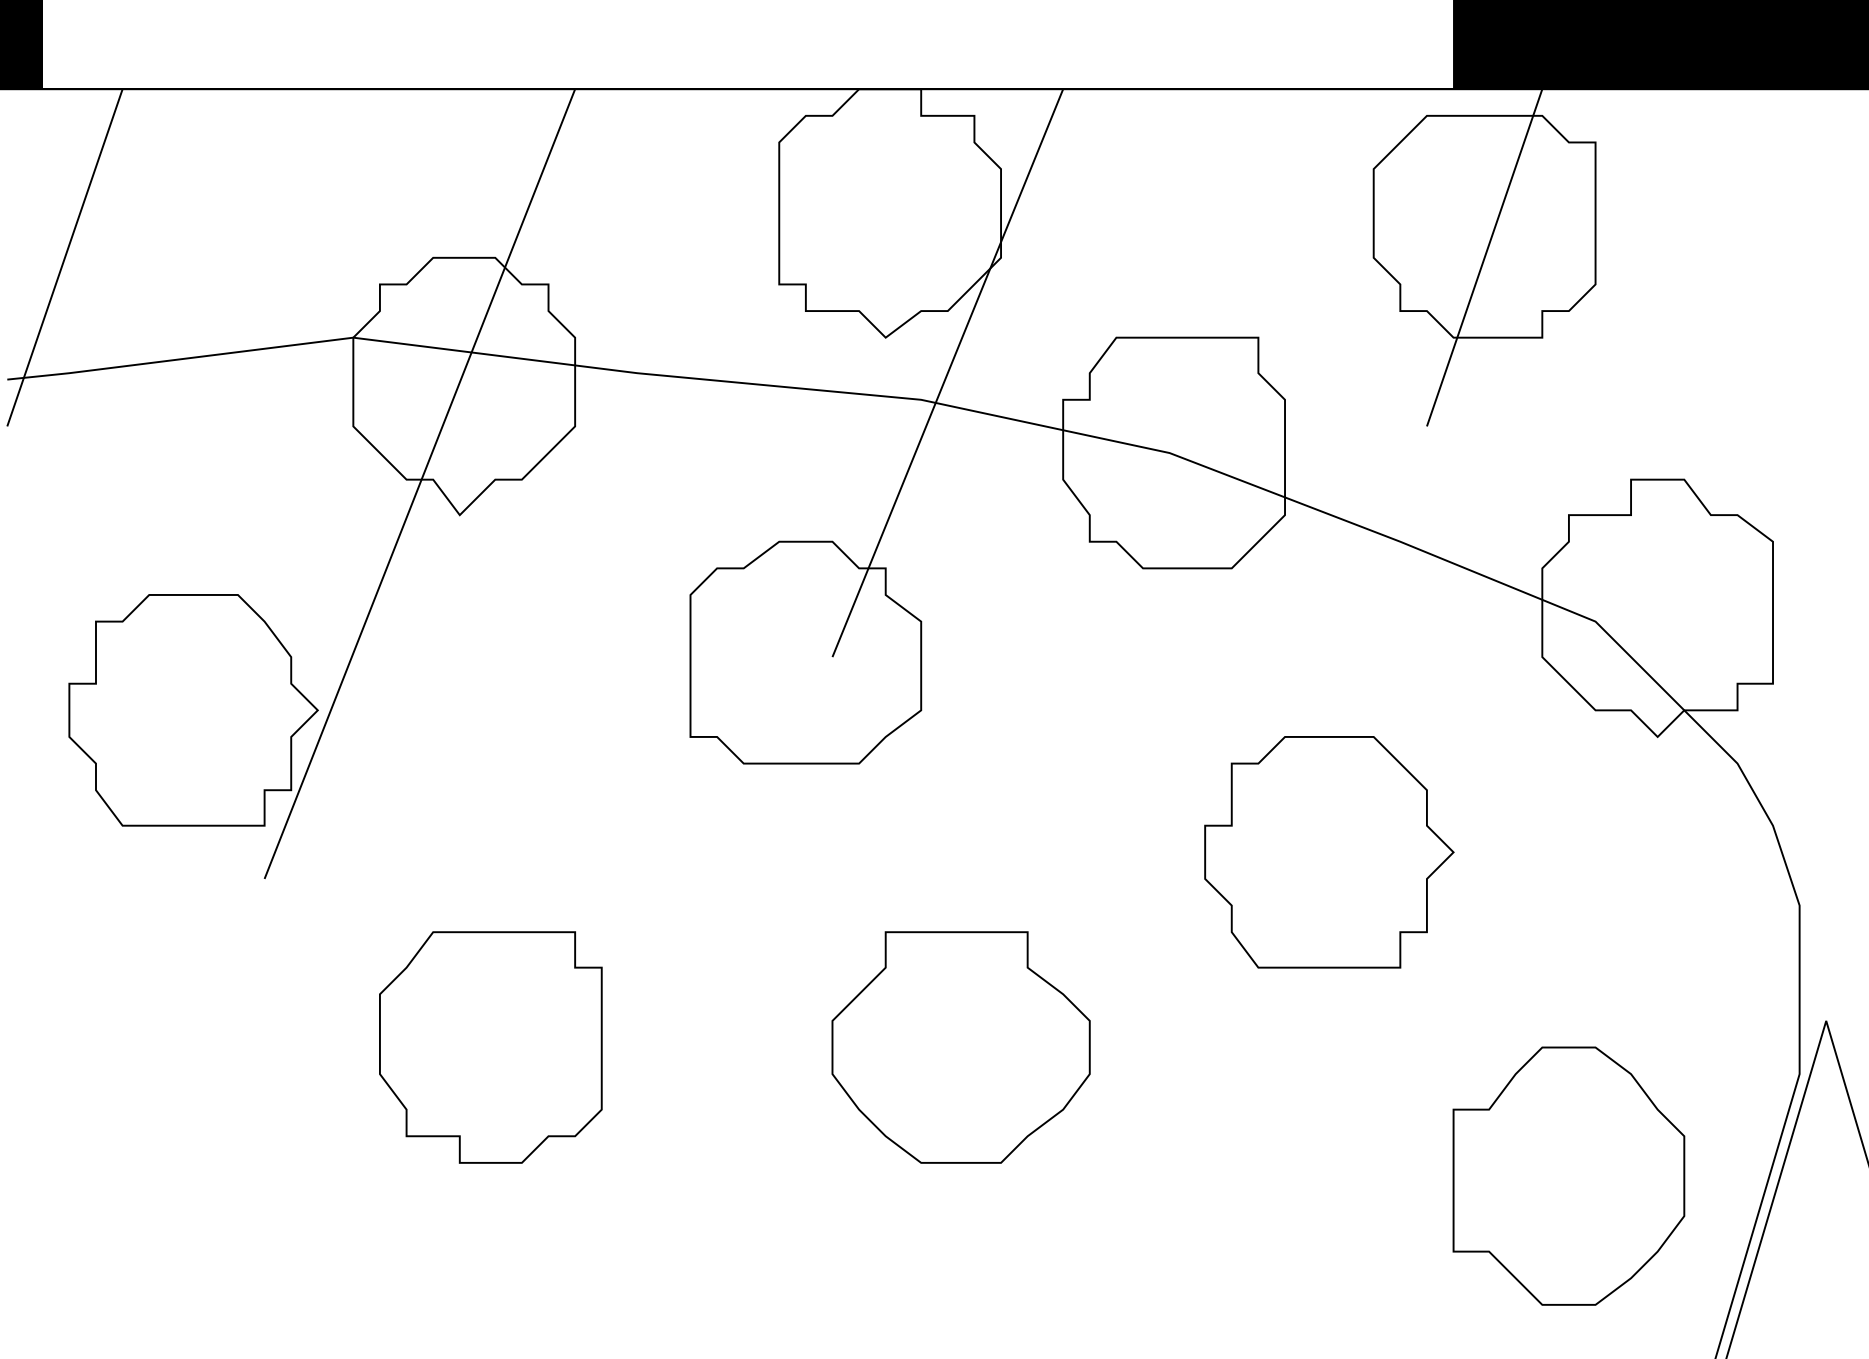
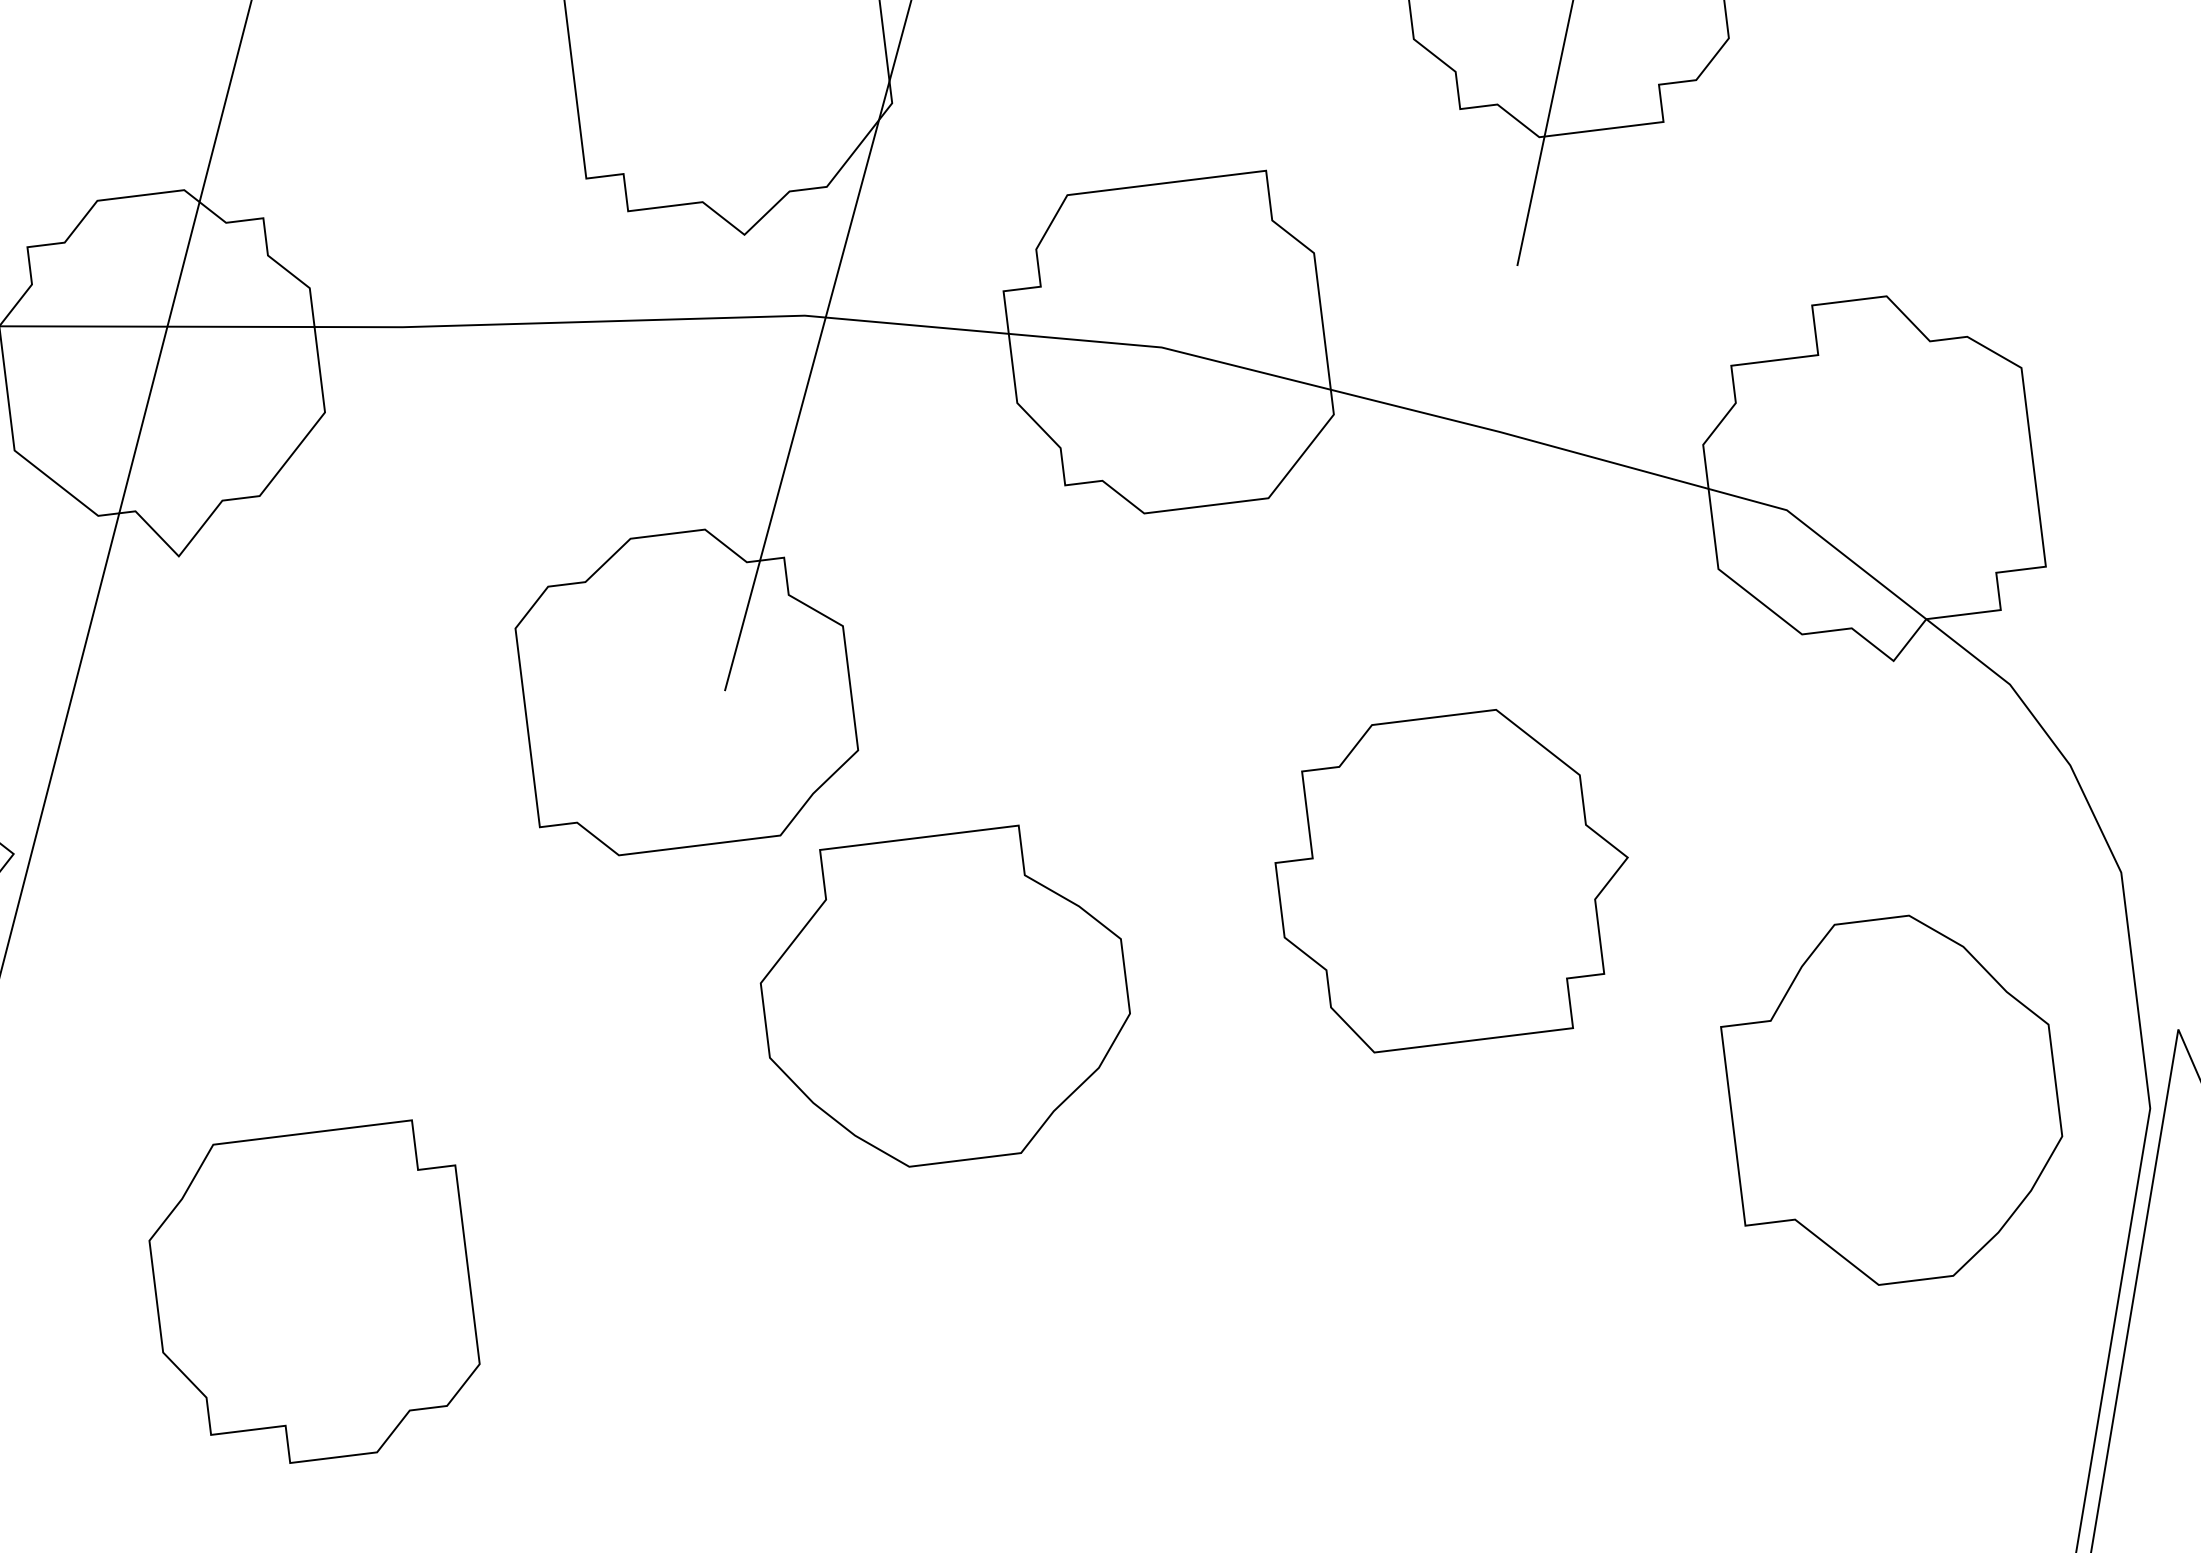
part: (960, 1047) -> (944, 998), moved
part: (1568, 1175) -> (1893, 1099), moved

